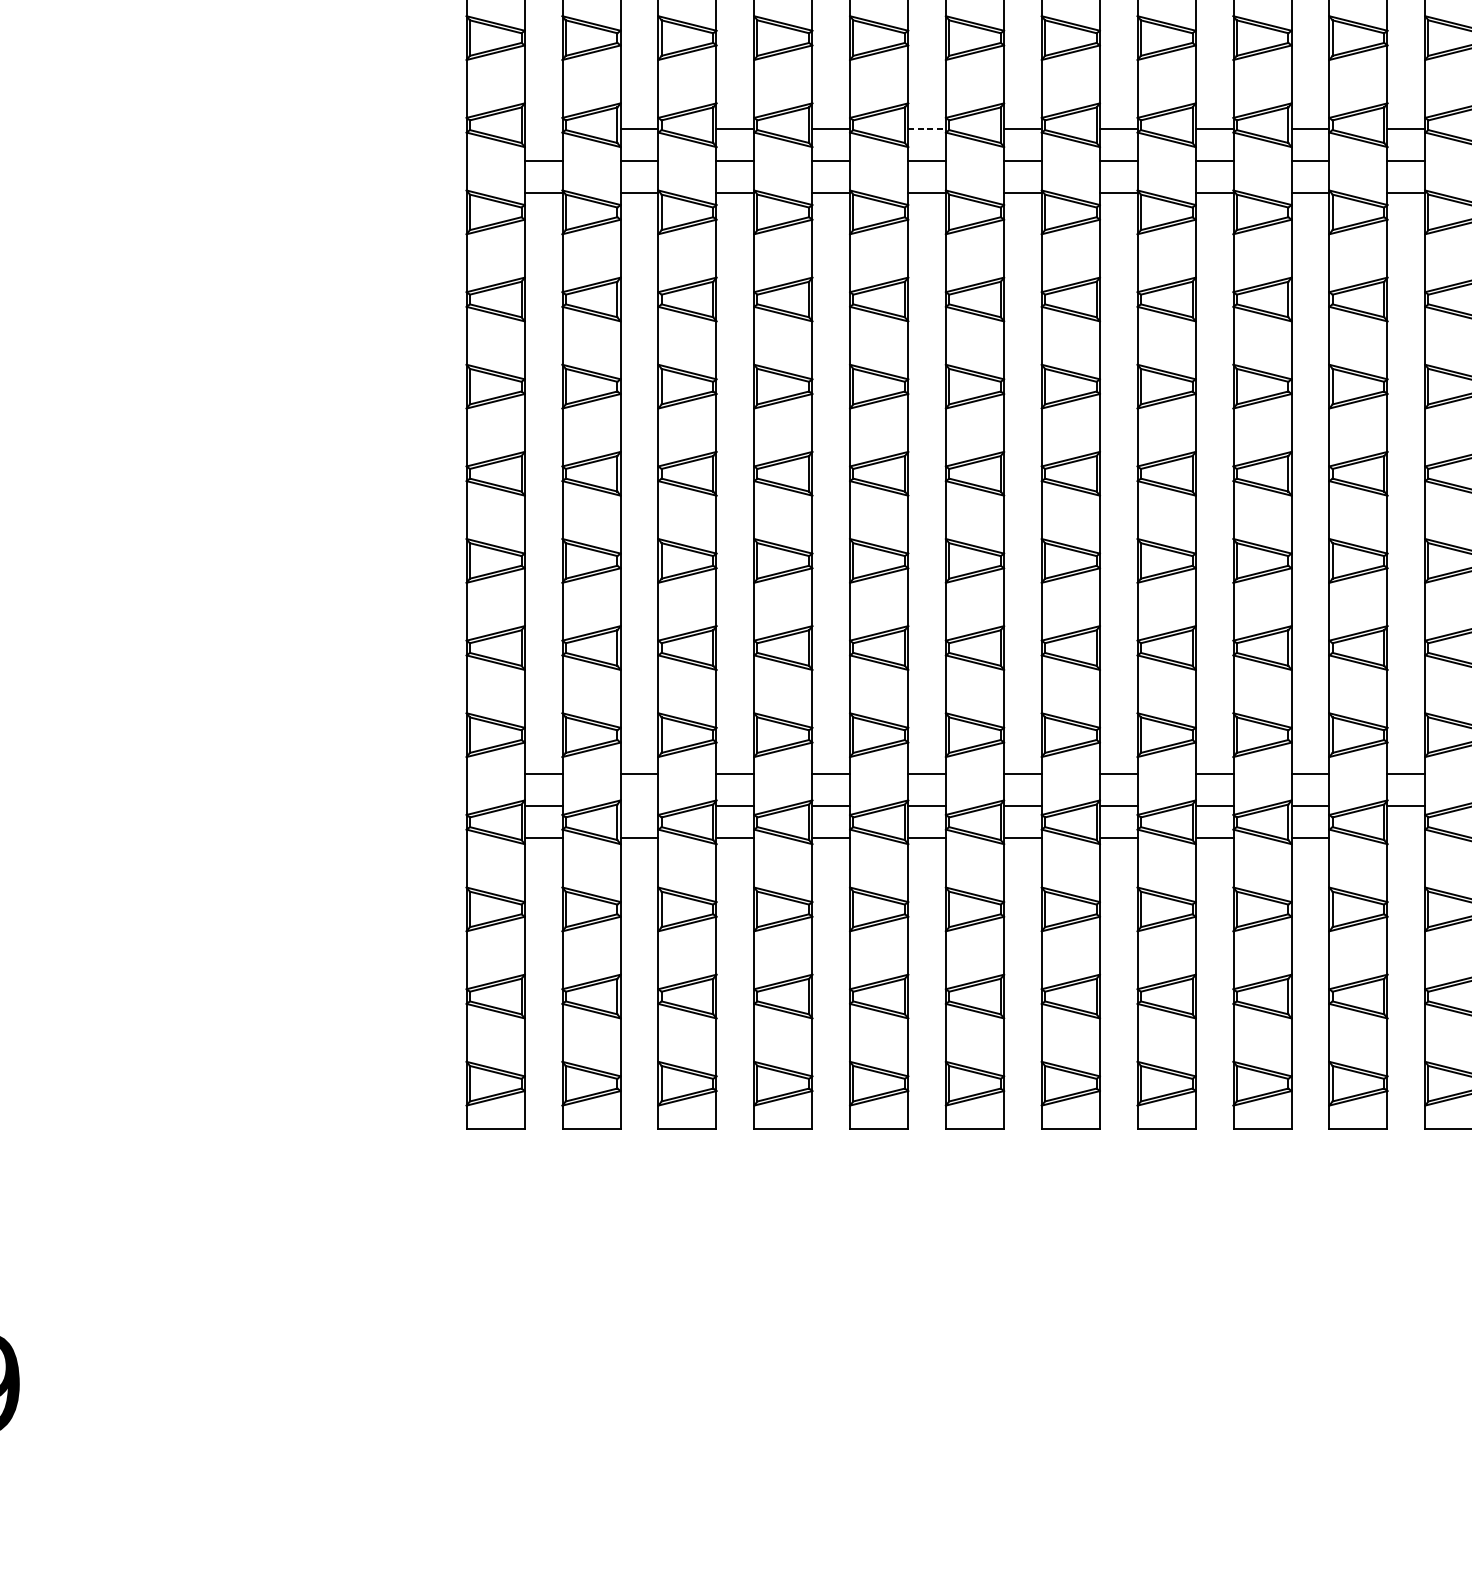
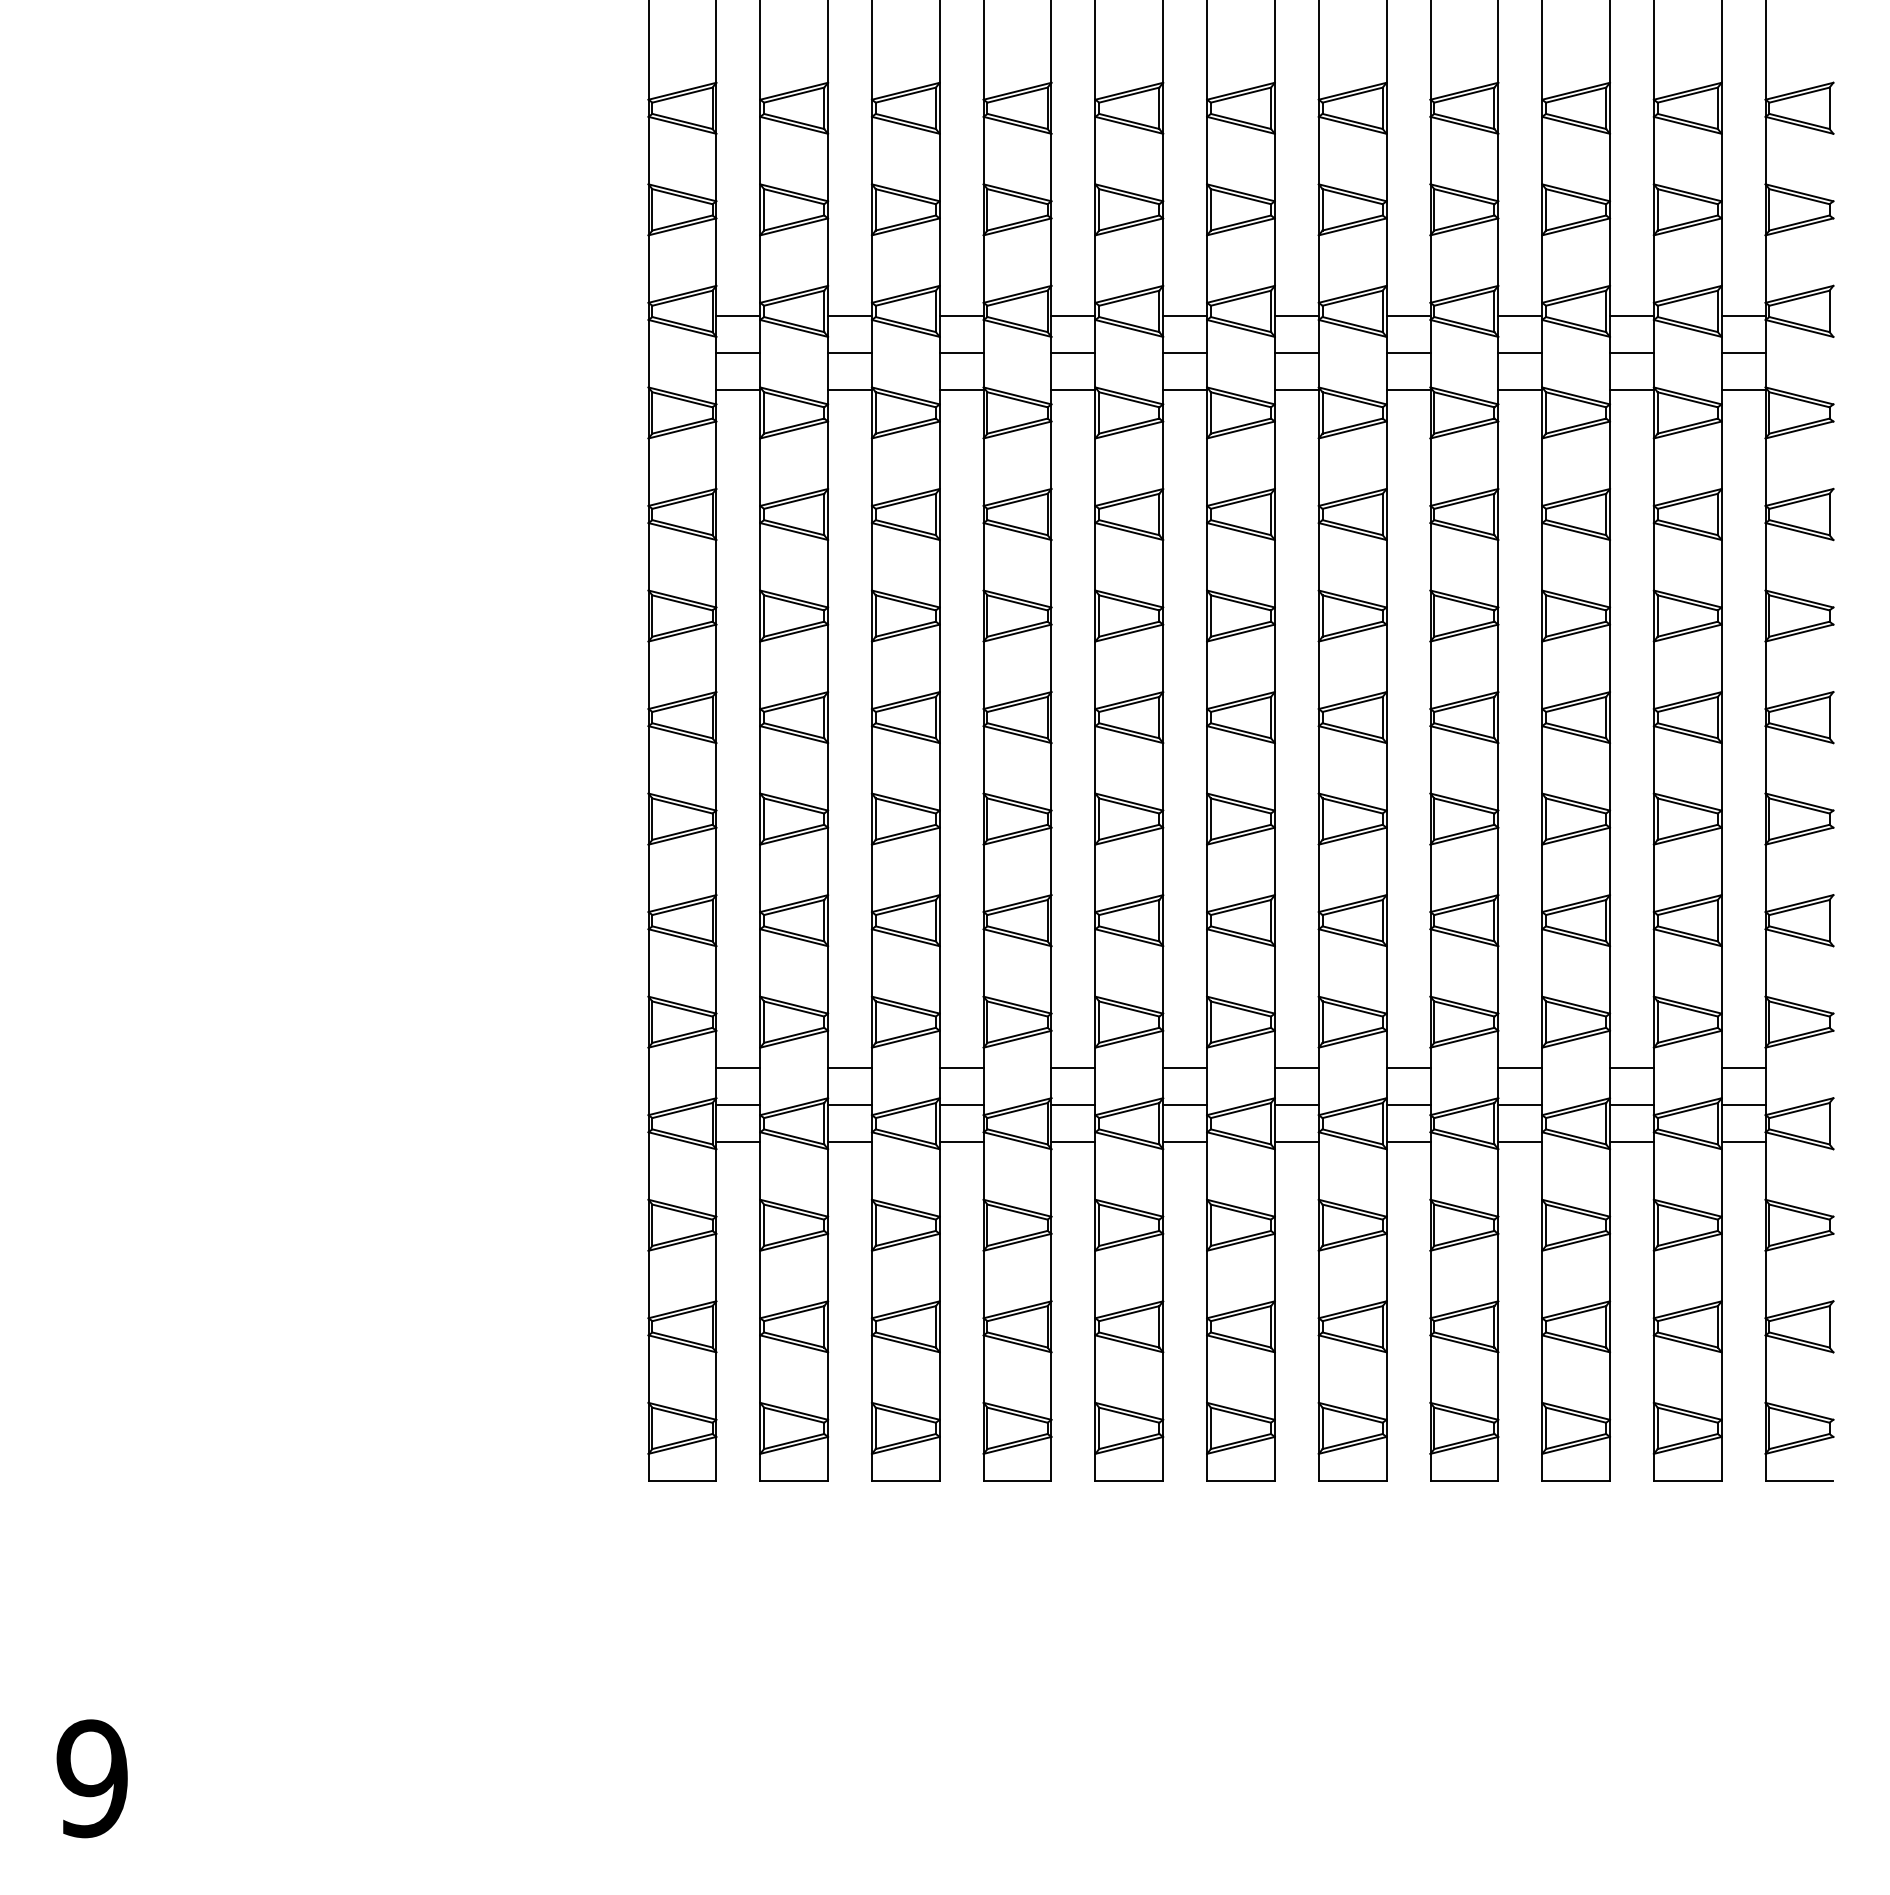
line: (543, 128) -> (738, 315), added
line: (927, 128) -> (1185, 315), dashed -> solid
line: (639, 806) -> (850, 1105), added
line: (1406, 838) -> (1743, 1142), added

